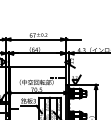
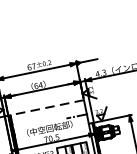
line: (37, 67) -> (46, 108), solid -> dashed

